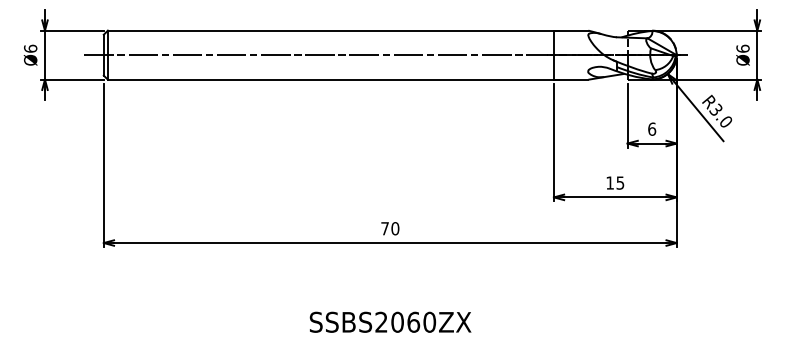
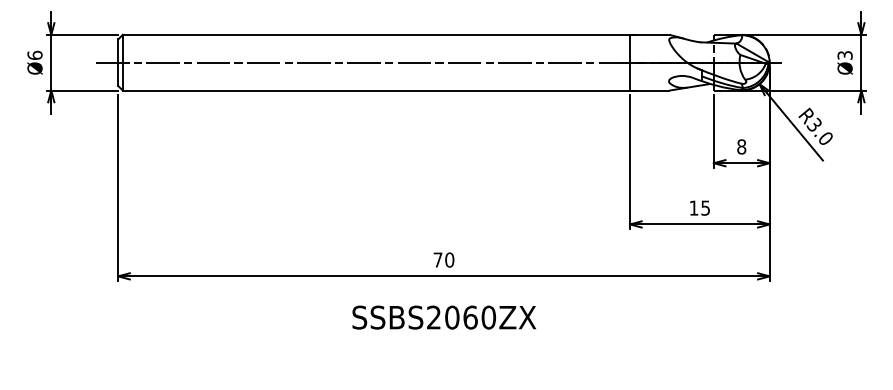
text: (742, 48) -> (844, 55), Ø6 -> Ø3
text: (652, 128) -> (742, 146), 6 -> 8
text: (390, 321) -> (444, 316), moved

